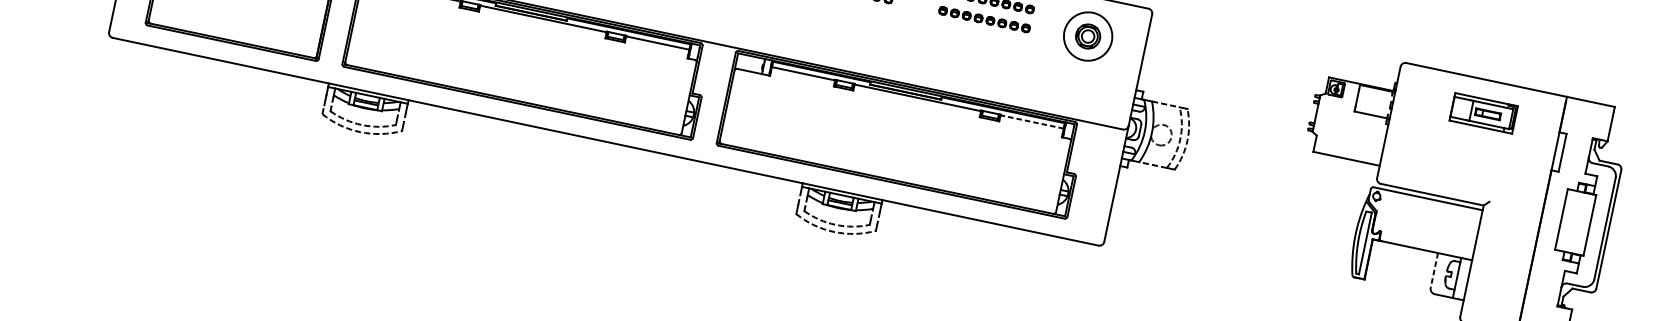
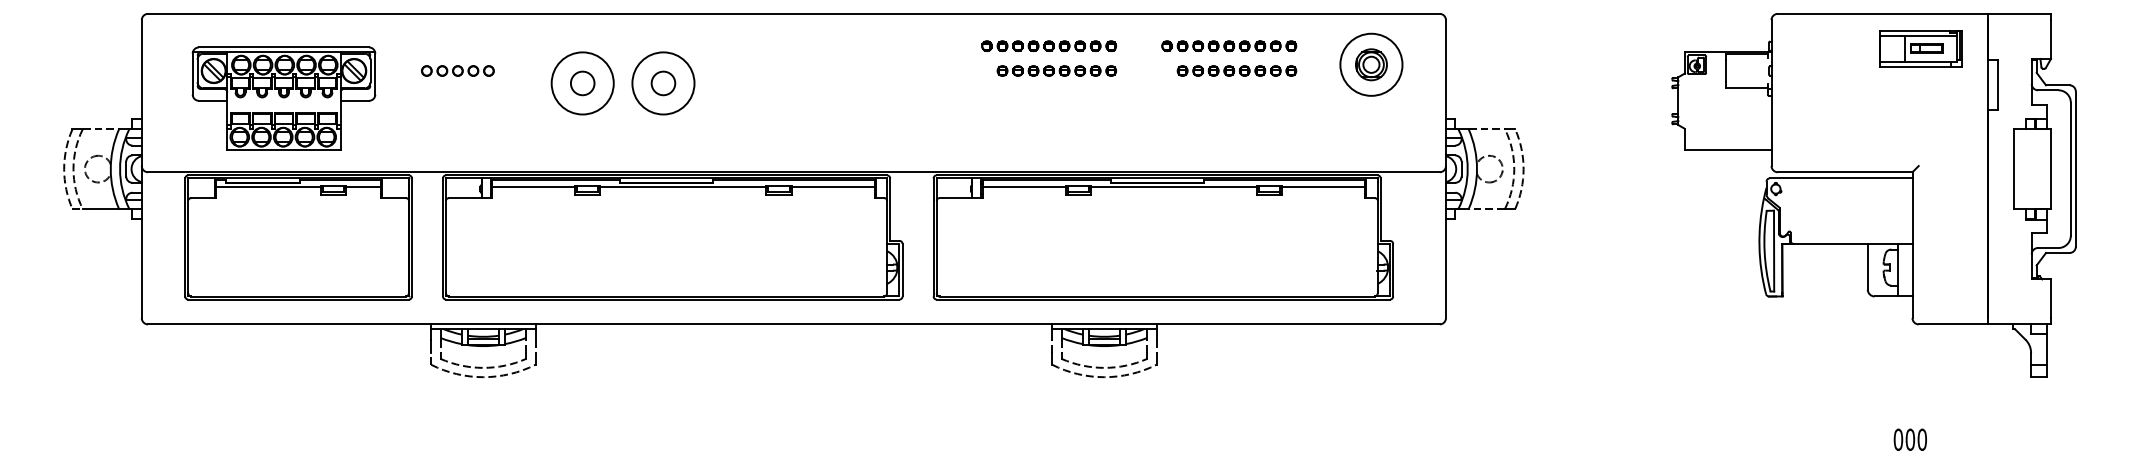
part: (1483, 113) -> (1920, 48), moved
line: (1031, 121) -> (1323, 186), dashed -> solid
line: (1434, 270) -> (1867, 266), dashed -> solid

